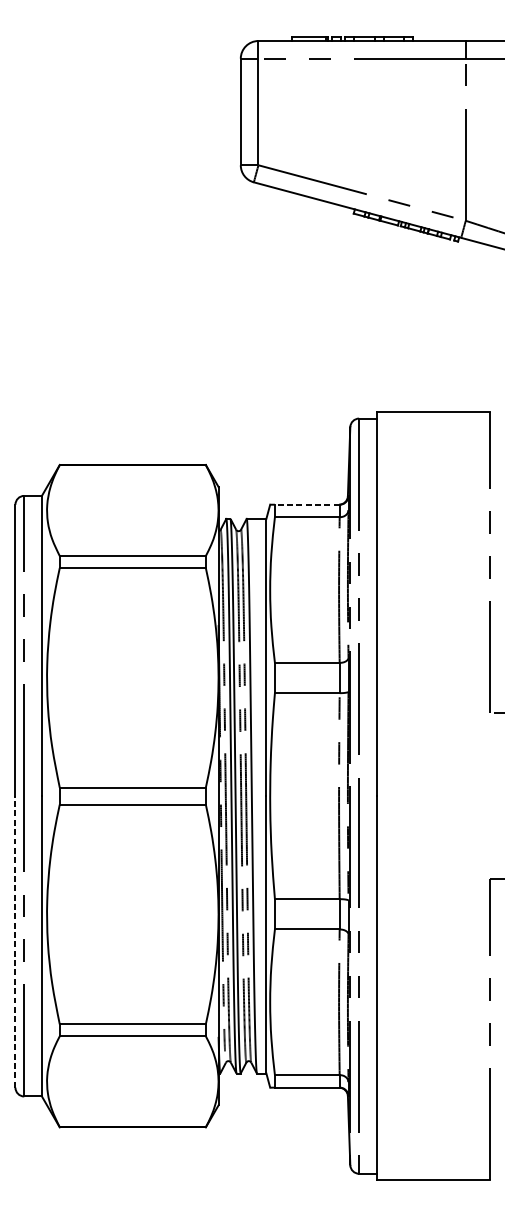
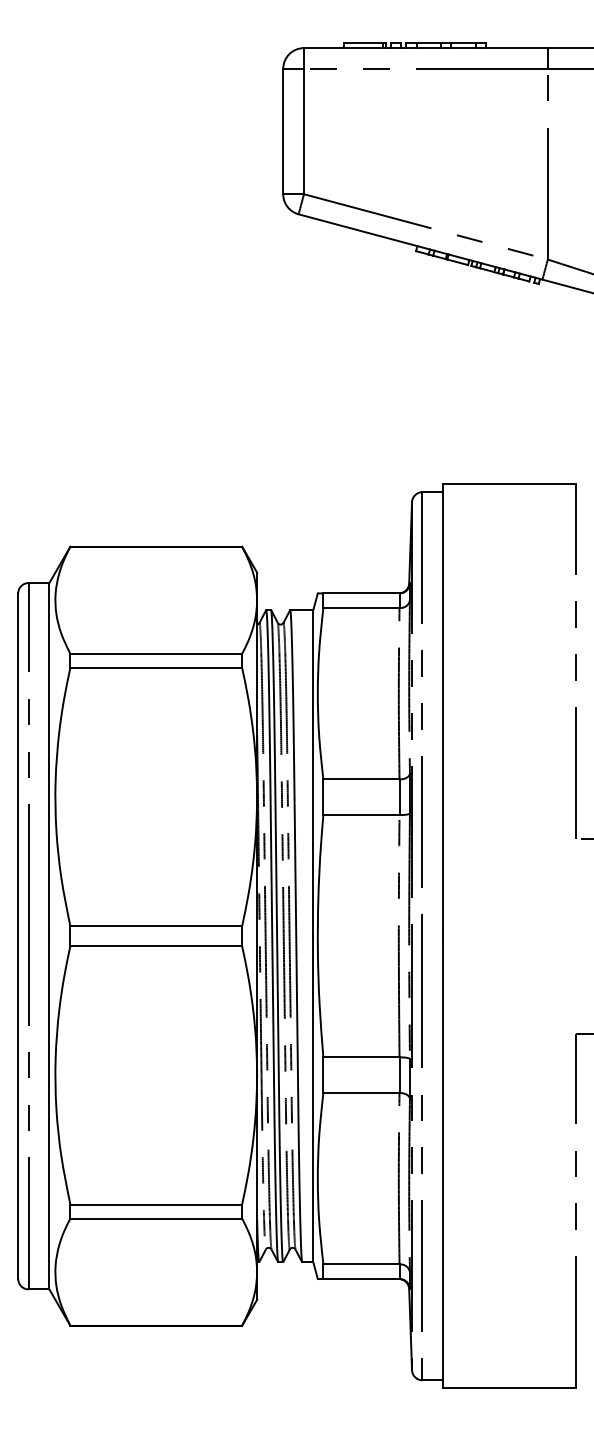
line: (306, 504) -> (360, 593), dashed -> solid
line: (15, 941) -> (18, 1107), dashed -> solid

